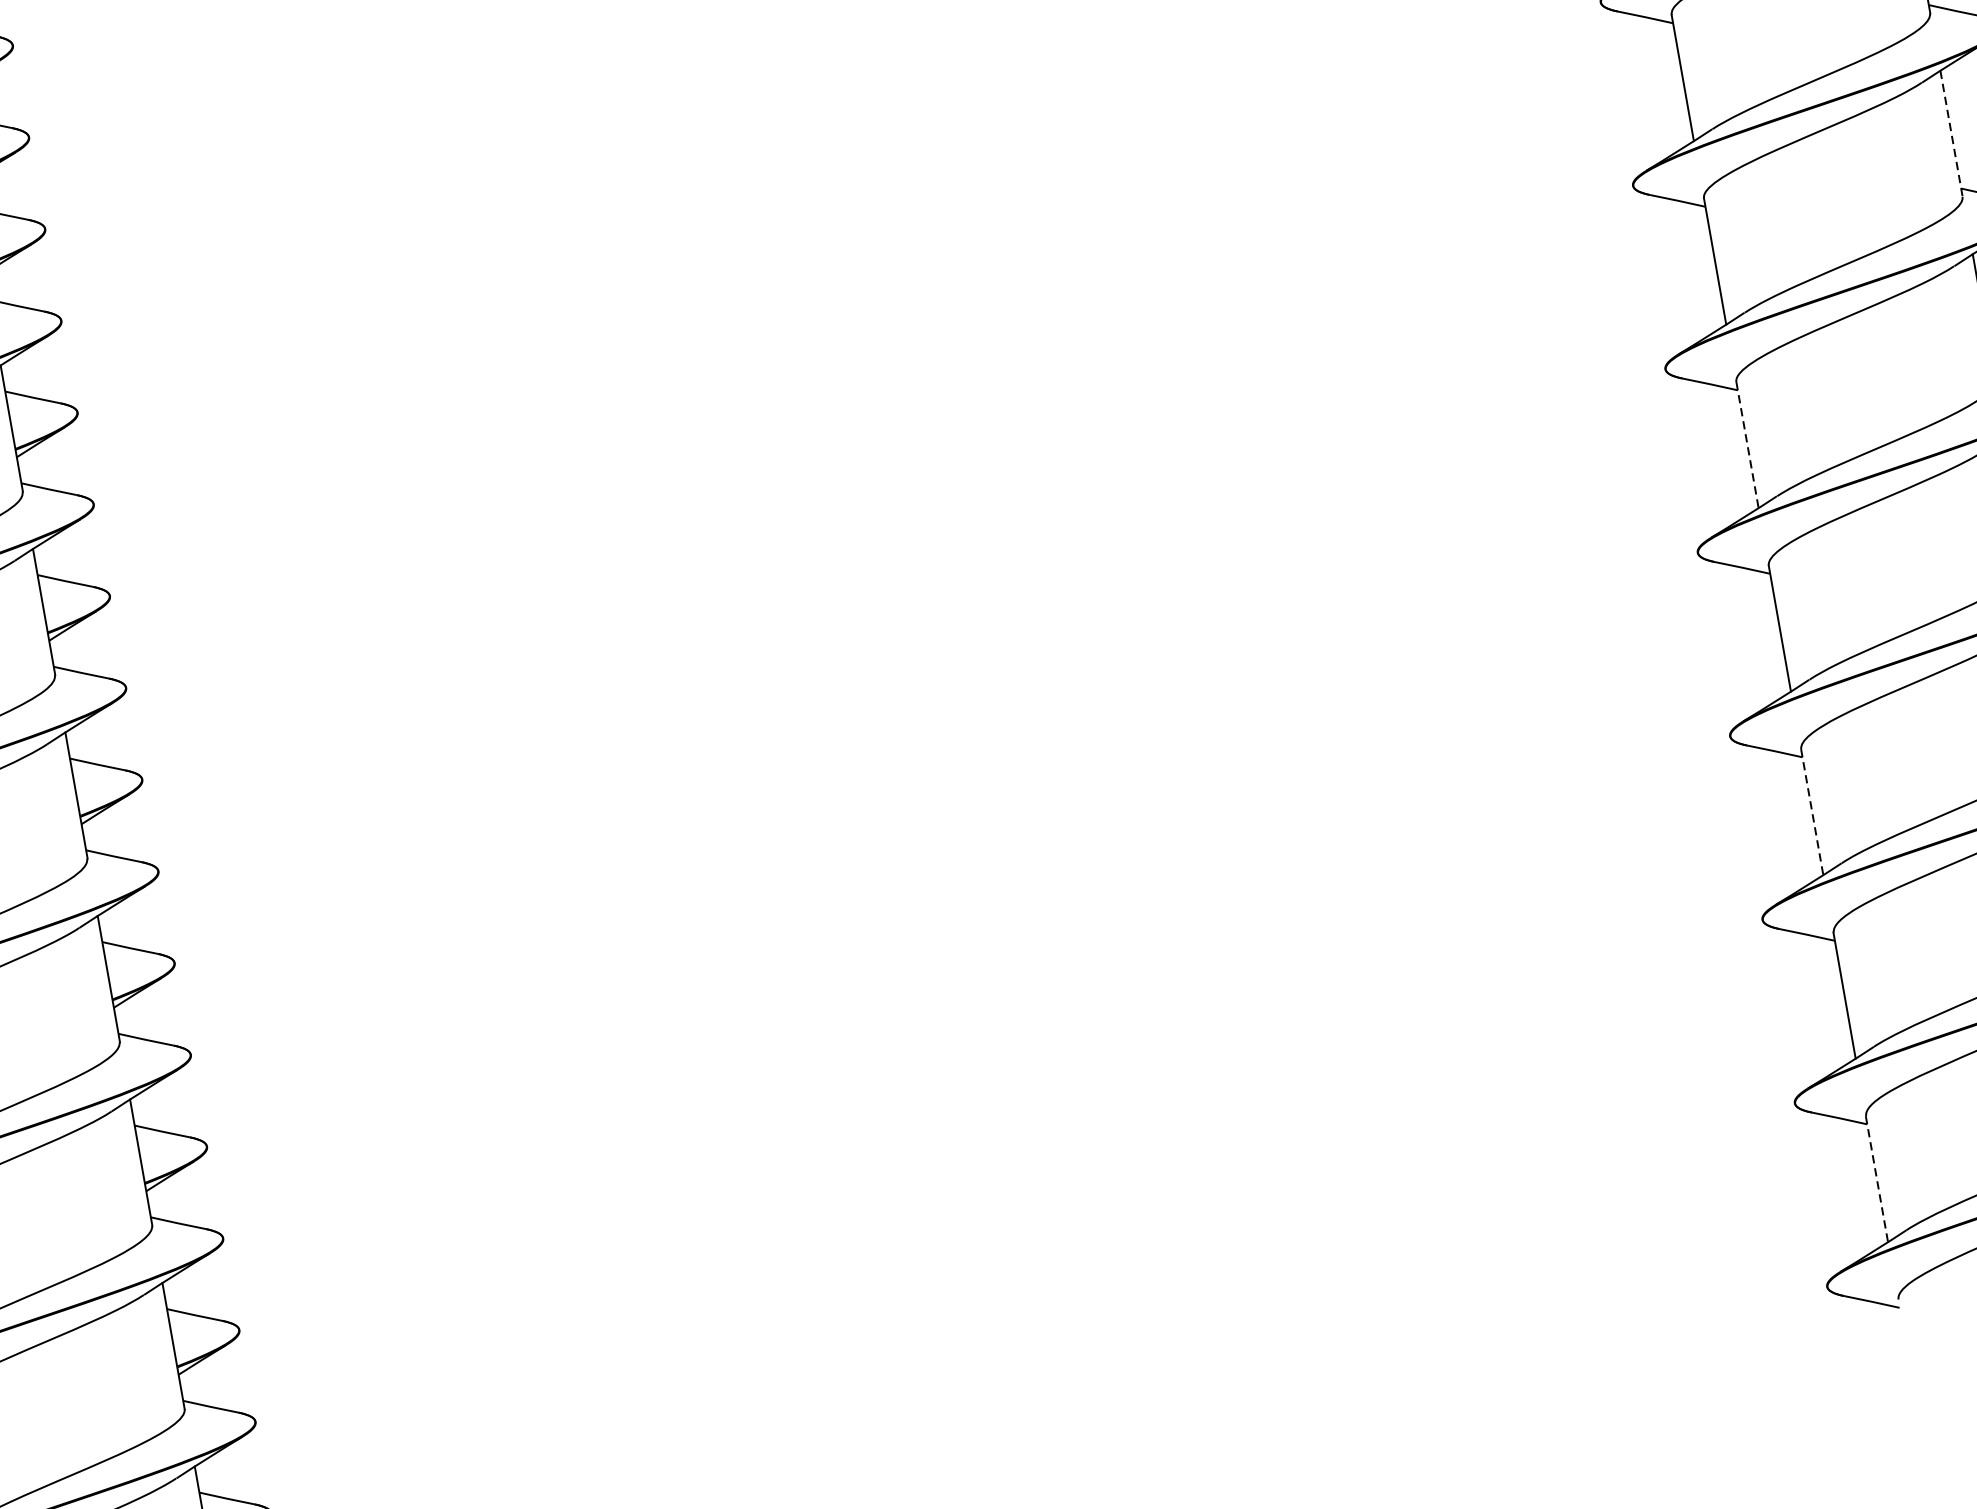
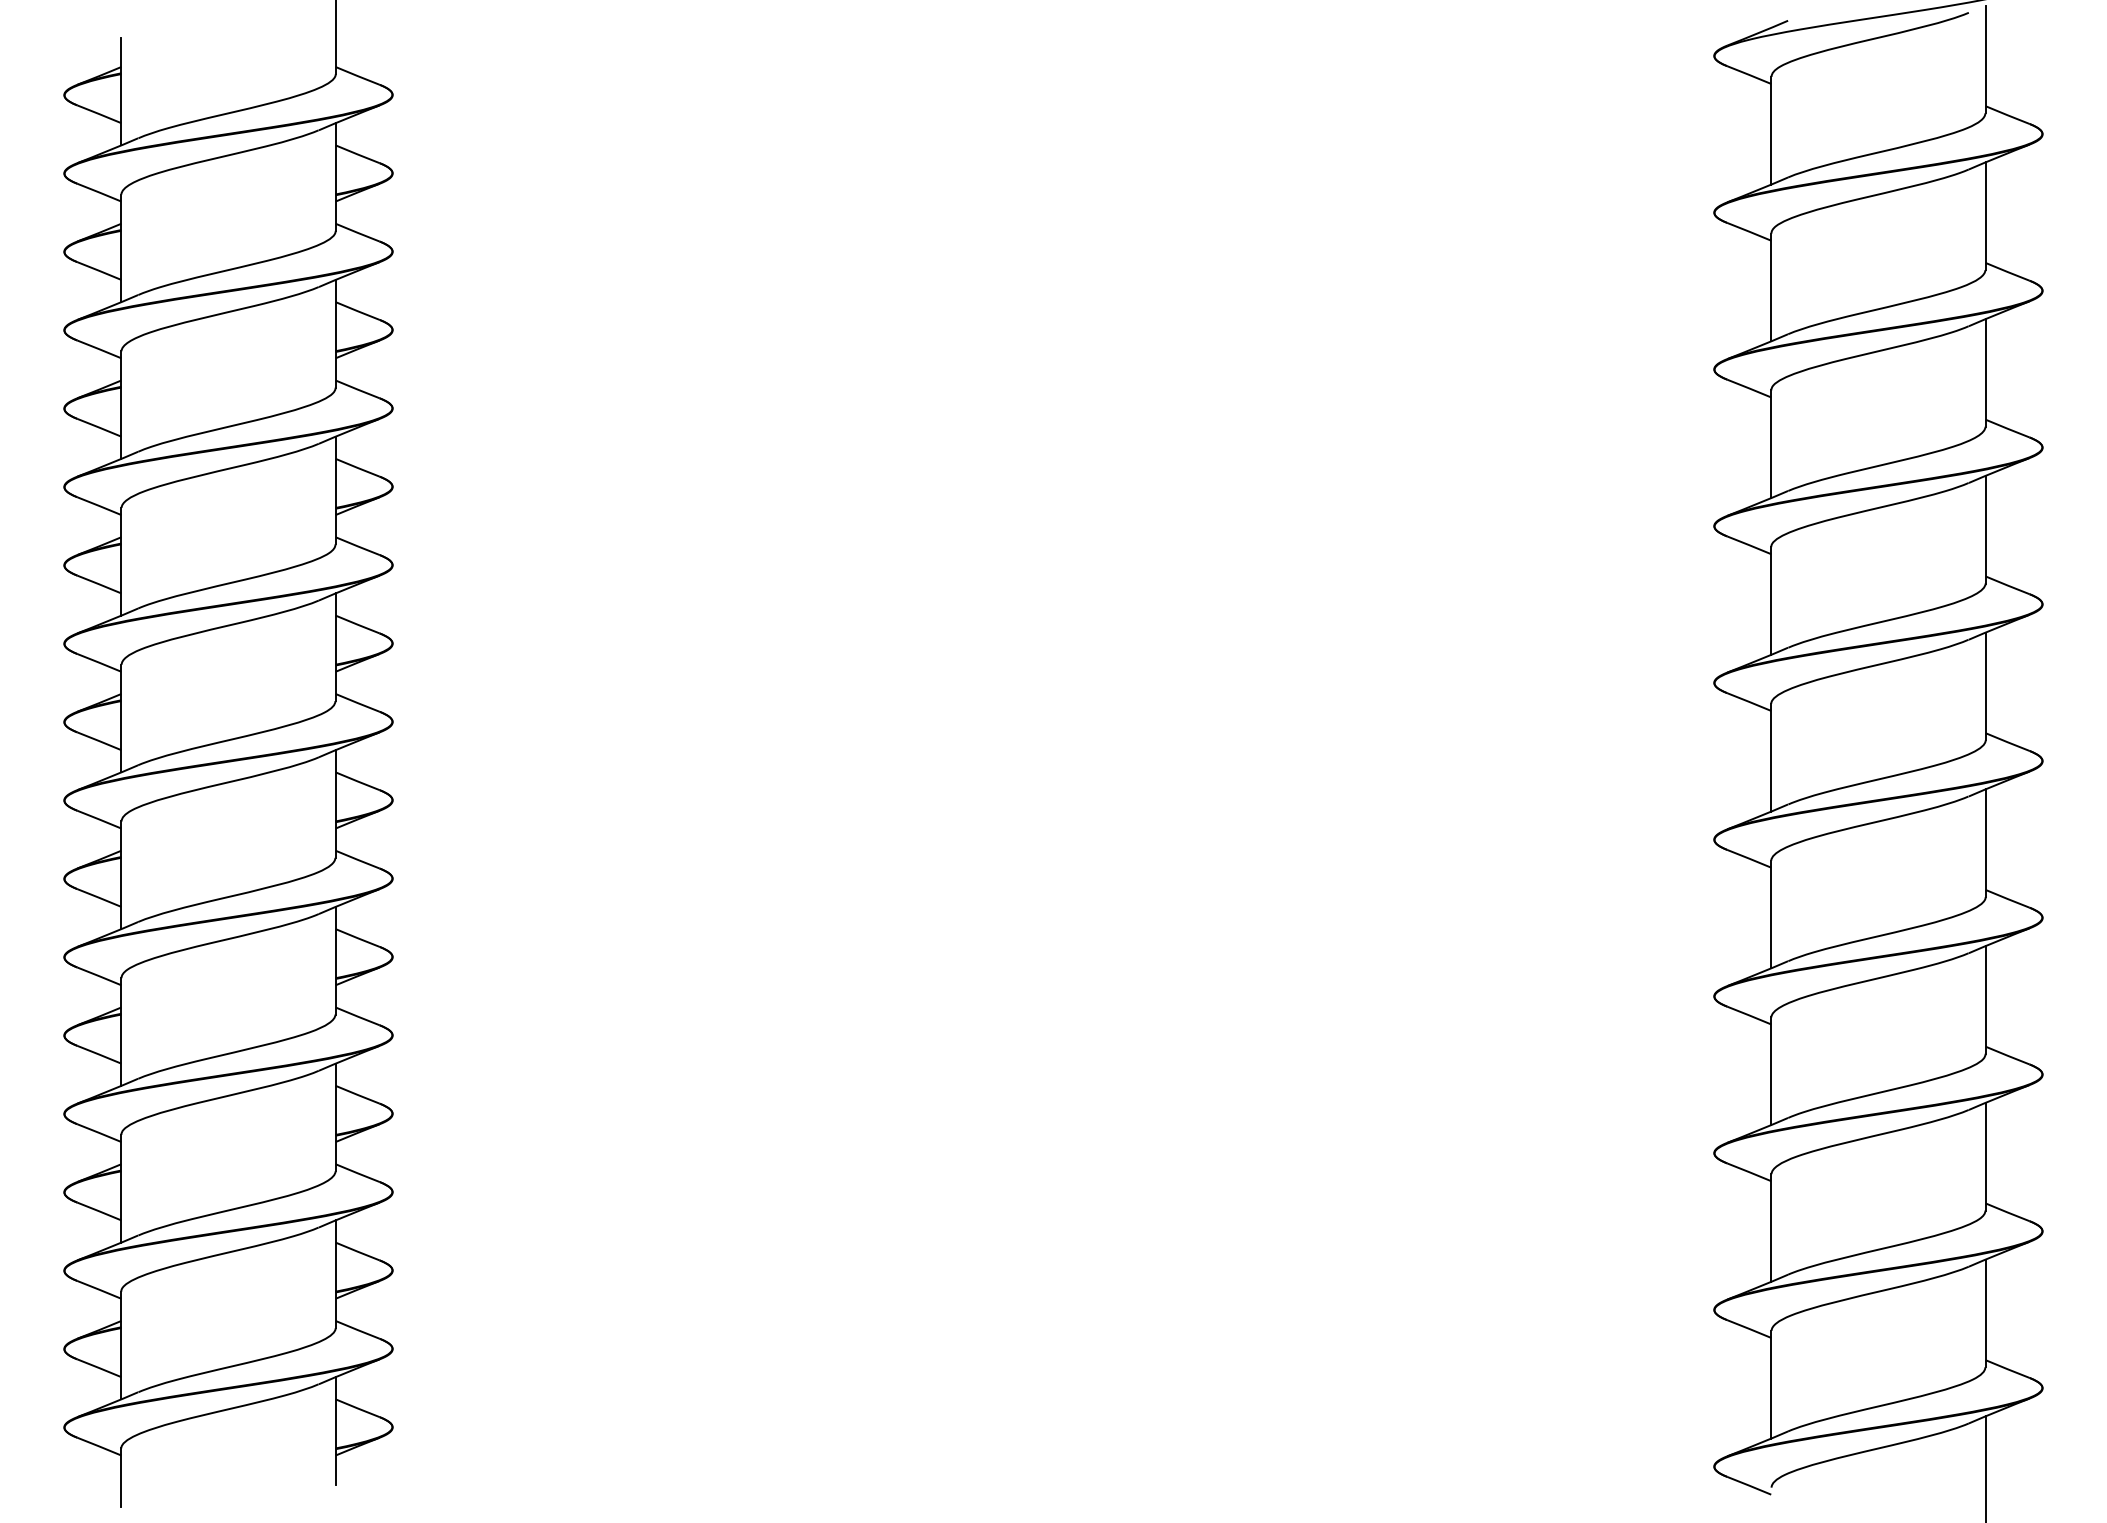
line: (1951, 133) -> (1985, 529), dashed -> solid
line: (1747, 444) -> (1771, 757), dashed -> solid
line: (1812, 812) -> (1771, 1071), dashed -> solid
line: (1877, 1178) -> (1771, 1384), dashed -> solid

